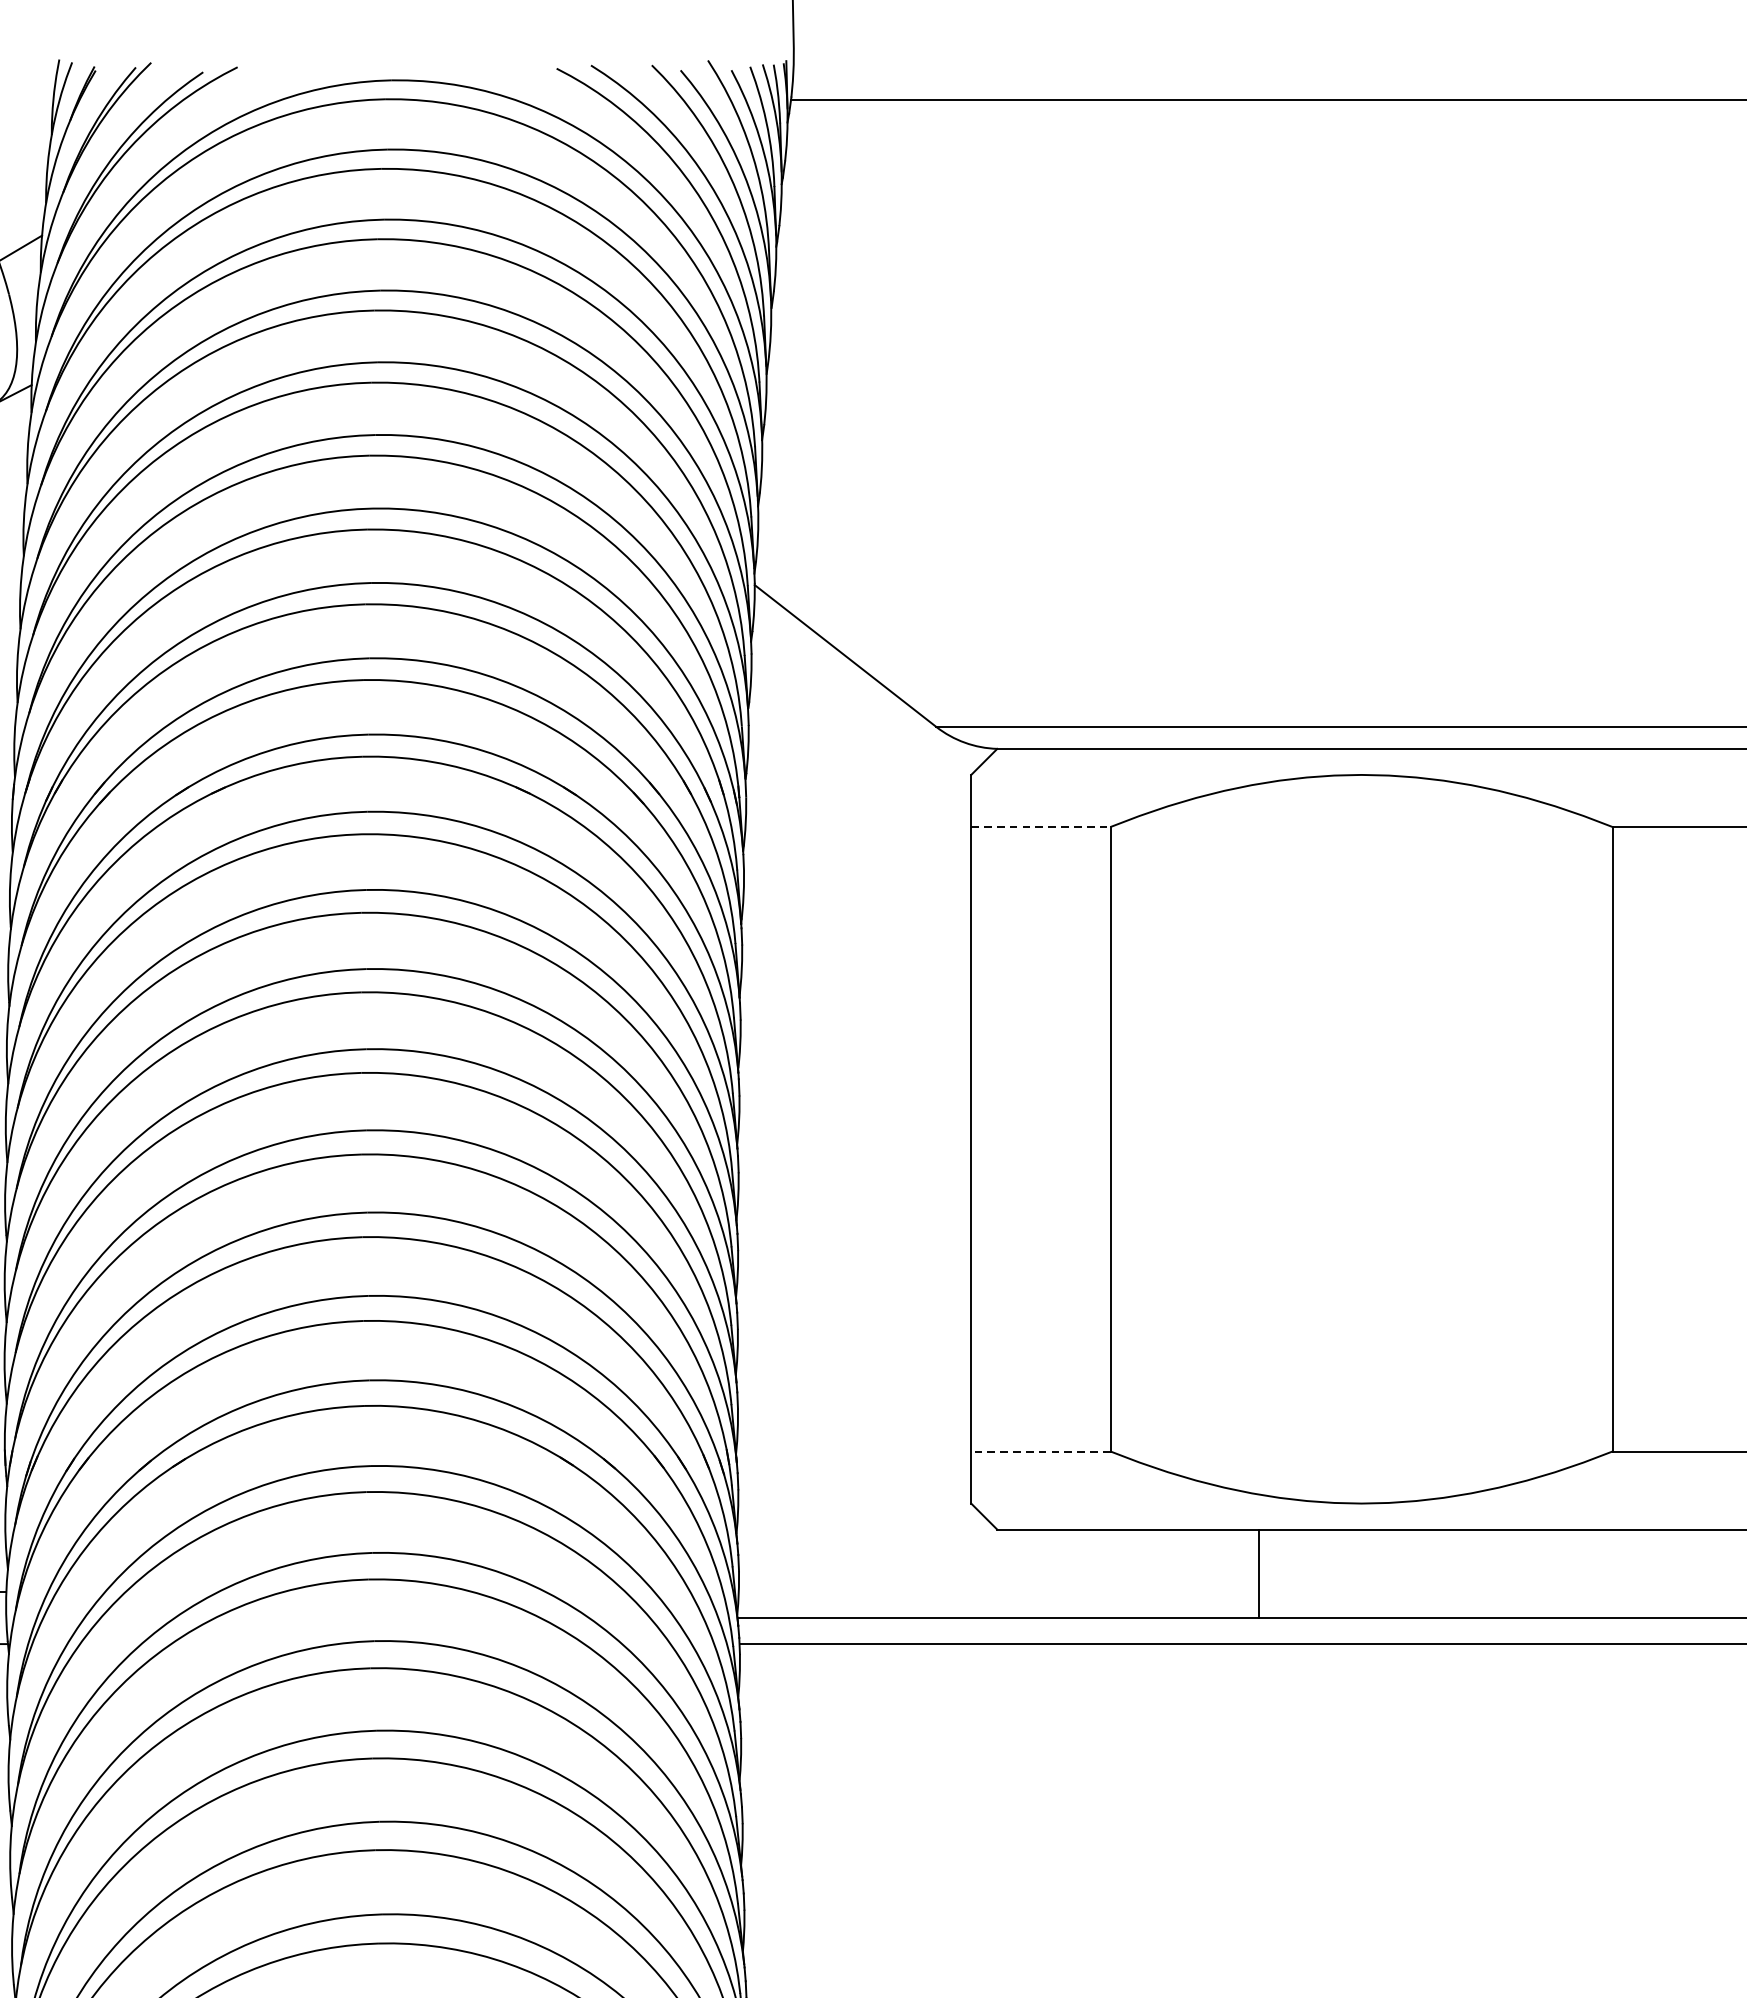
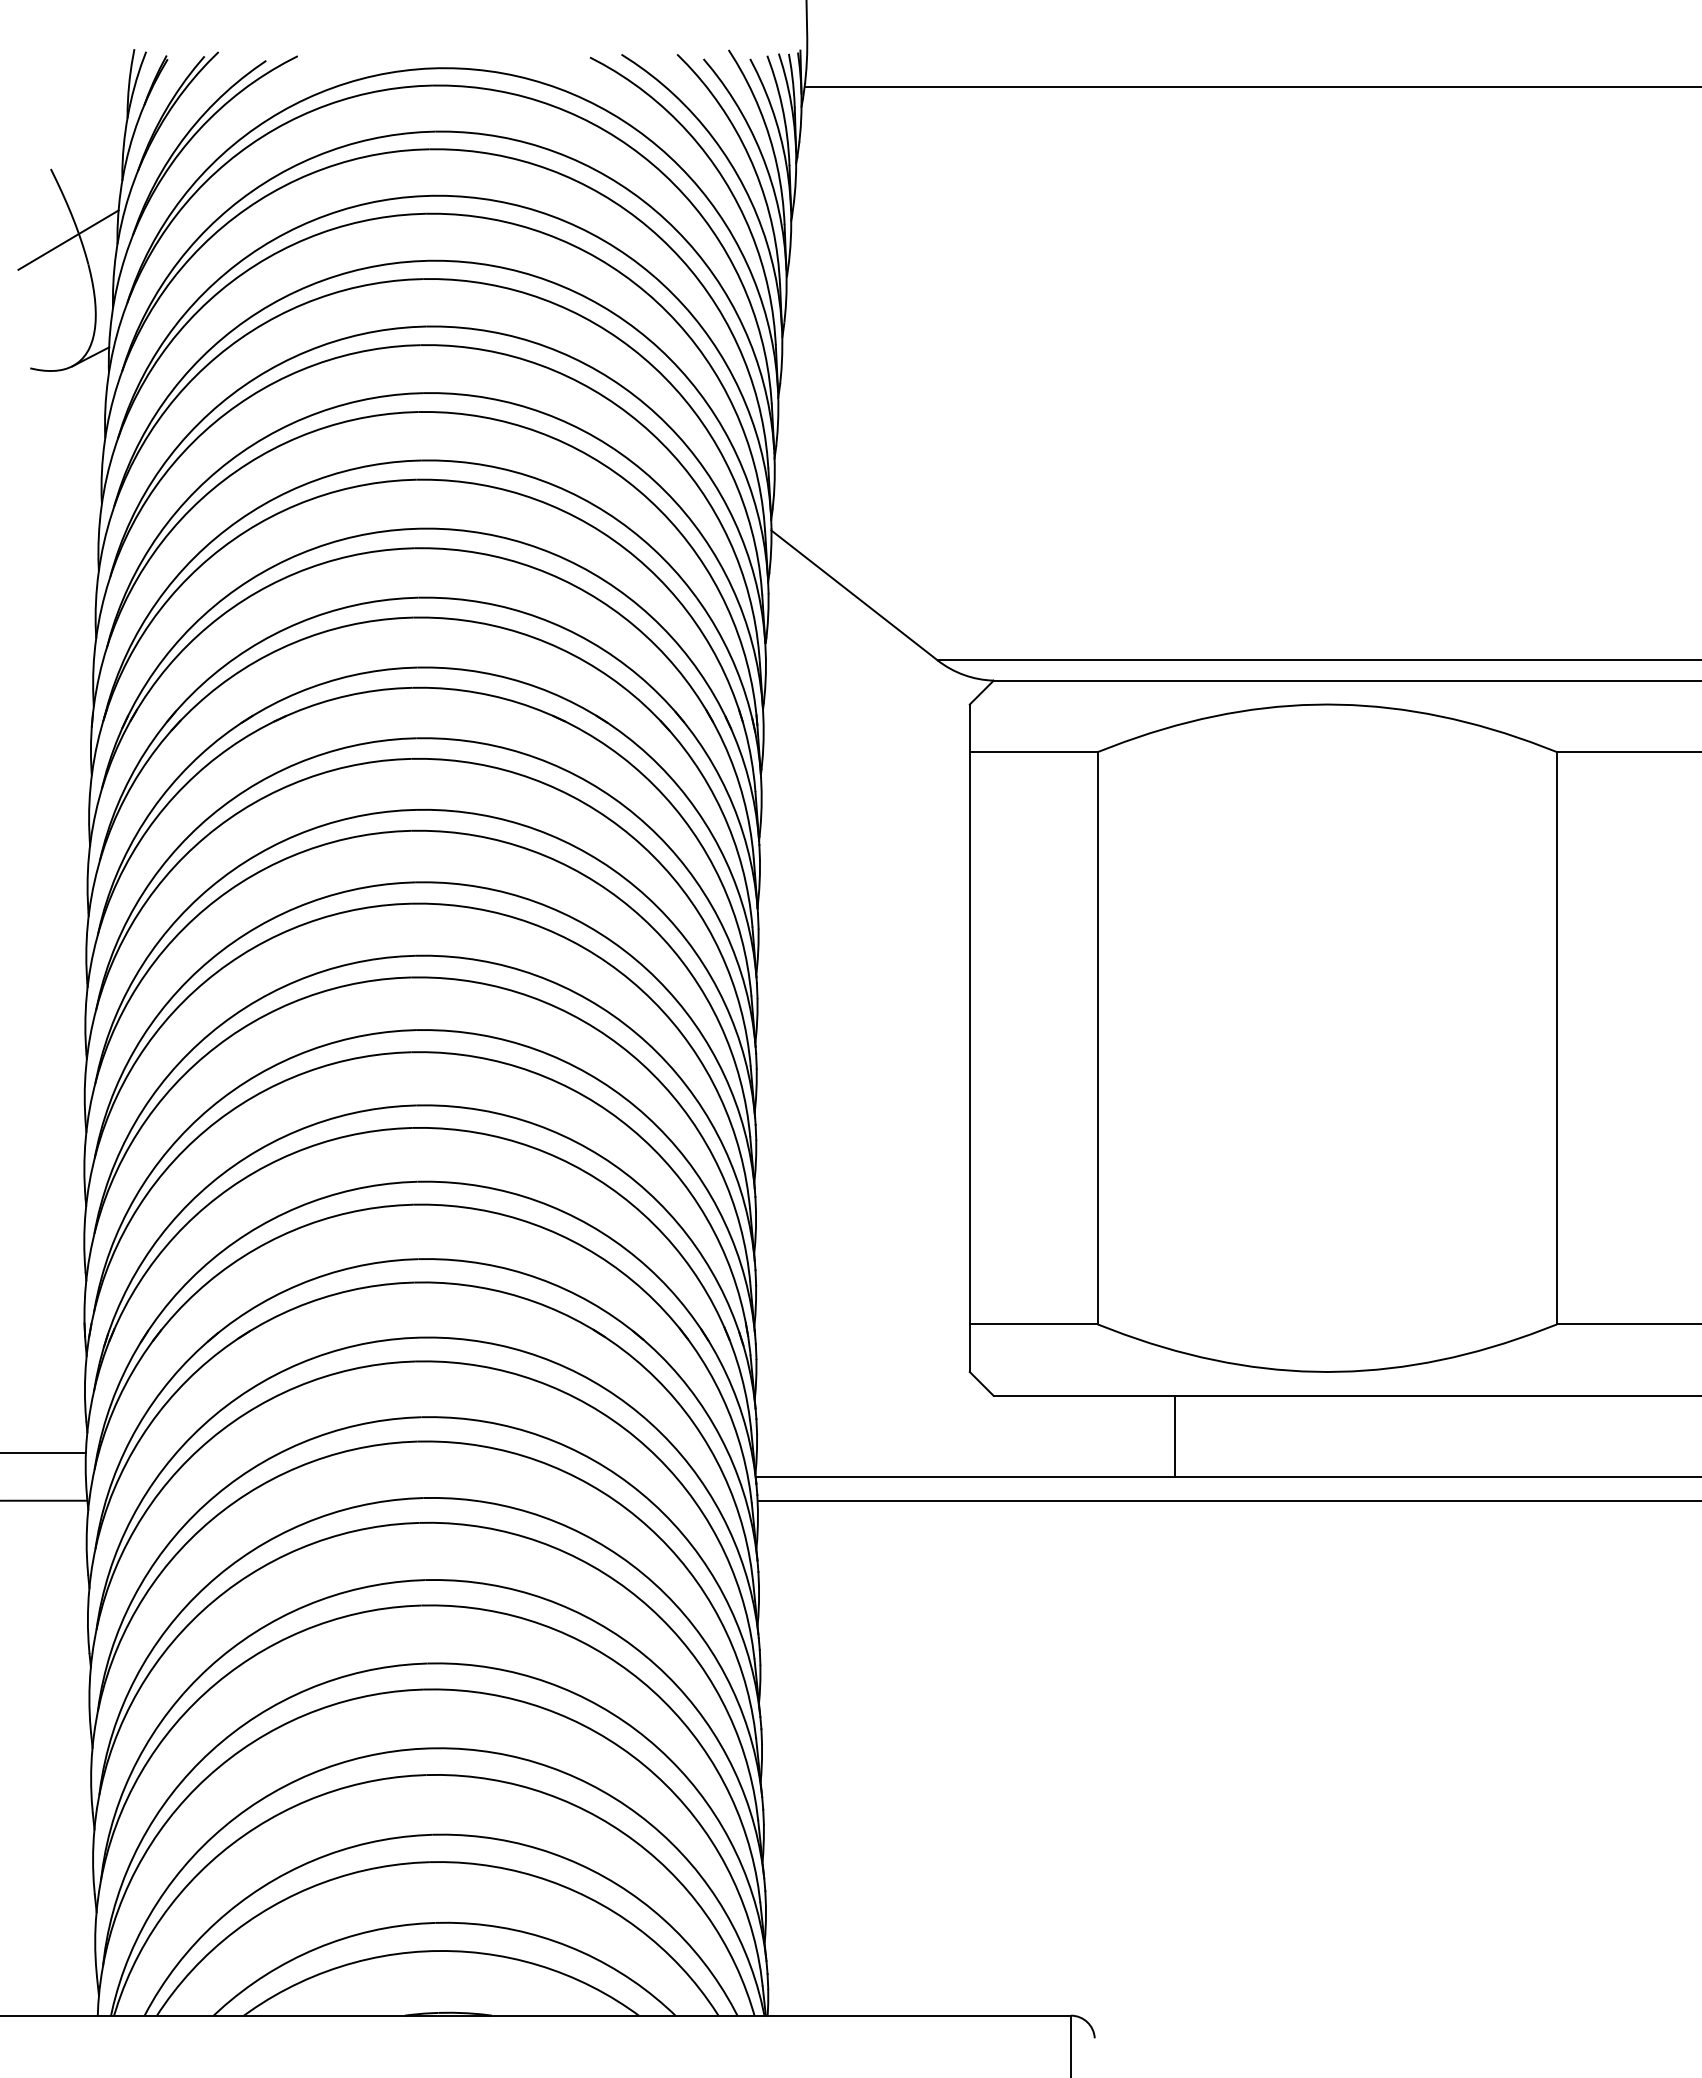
line: (1040, 827) -> (1033, 752), dashed -> solid
line: (1040, 1451) -> (1033, 1324), dashed -> solid
line: (1259, 1572) -> (1174, 1435), moved

